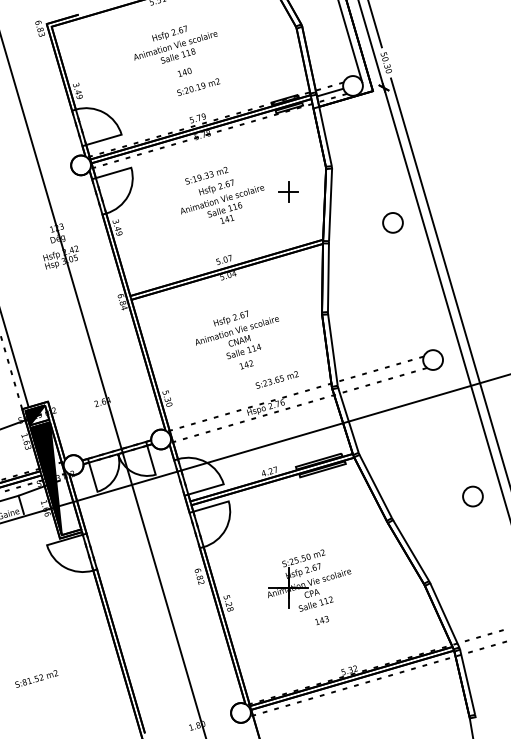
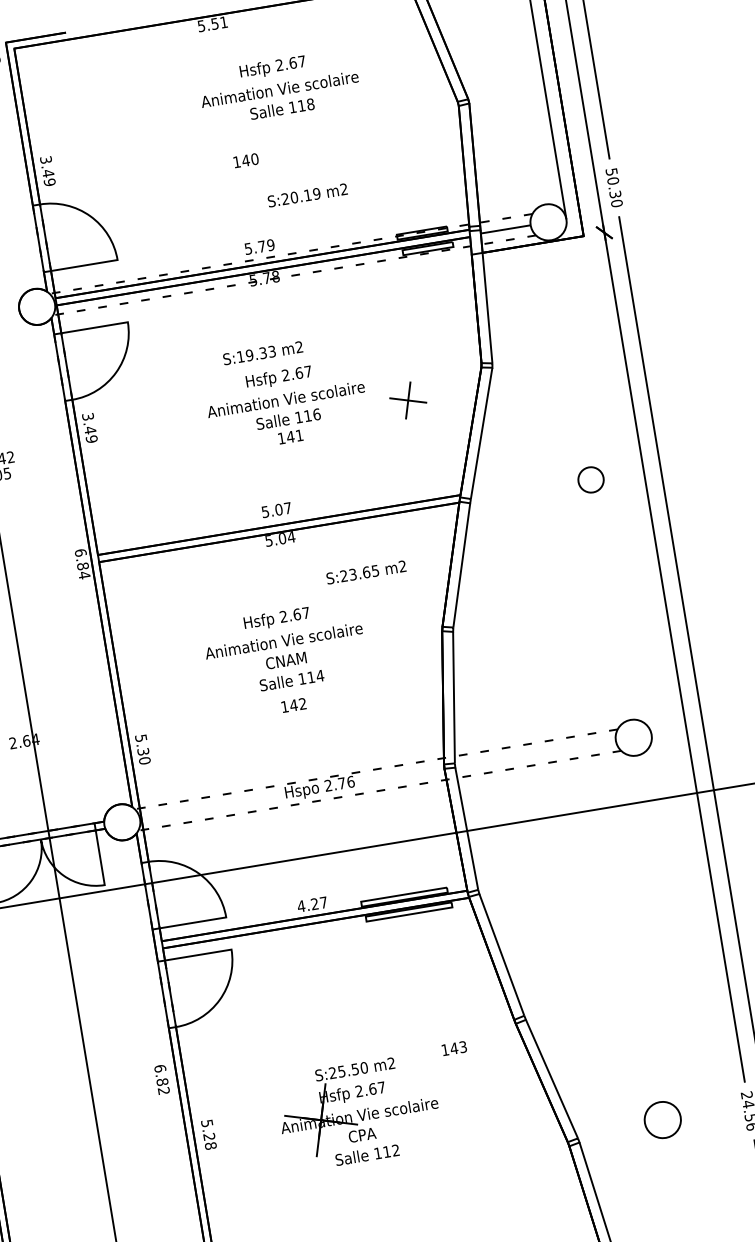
text: (175, 44) -> (280, 87), moved
text: (198, 86) -> (307, 194), moved
circle: (392, 222) -> (590, 479), size x0.7
text: (276, 379) -> (365, 571), moved
circle: (472, 496) -> (661, 1119), moved
text: (321, 620) -> (453, 1048), moved

